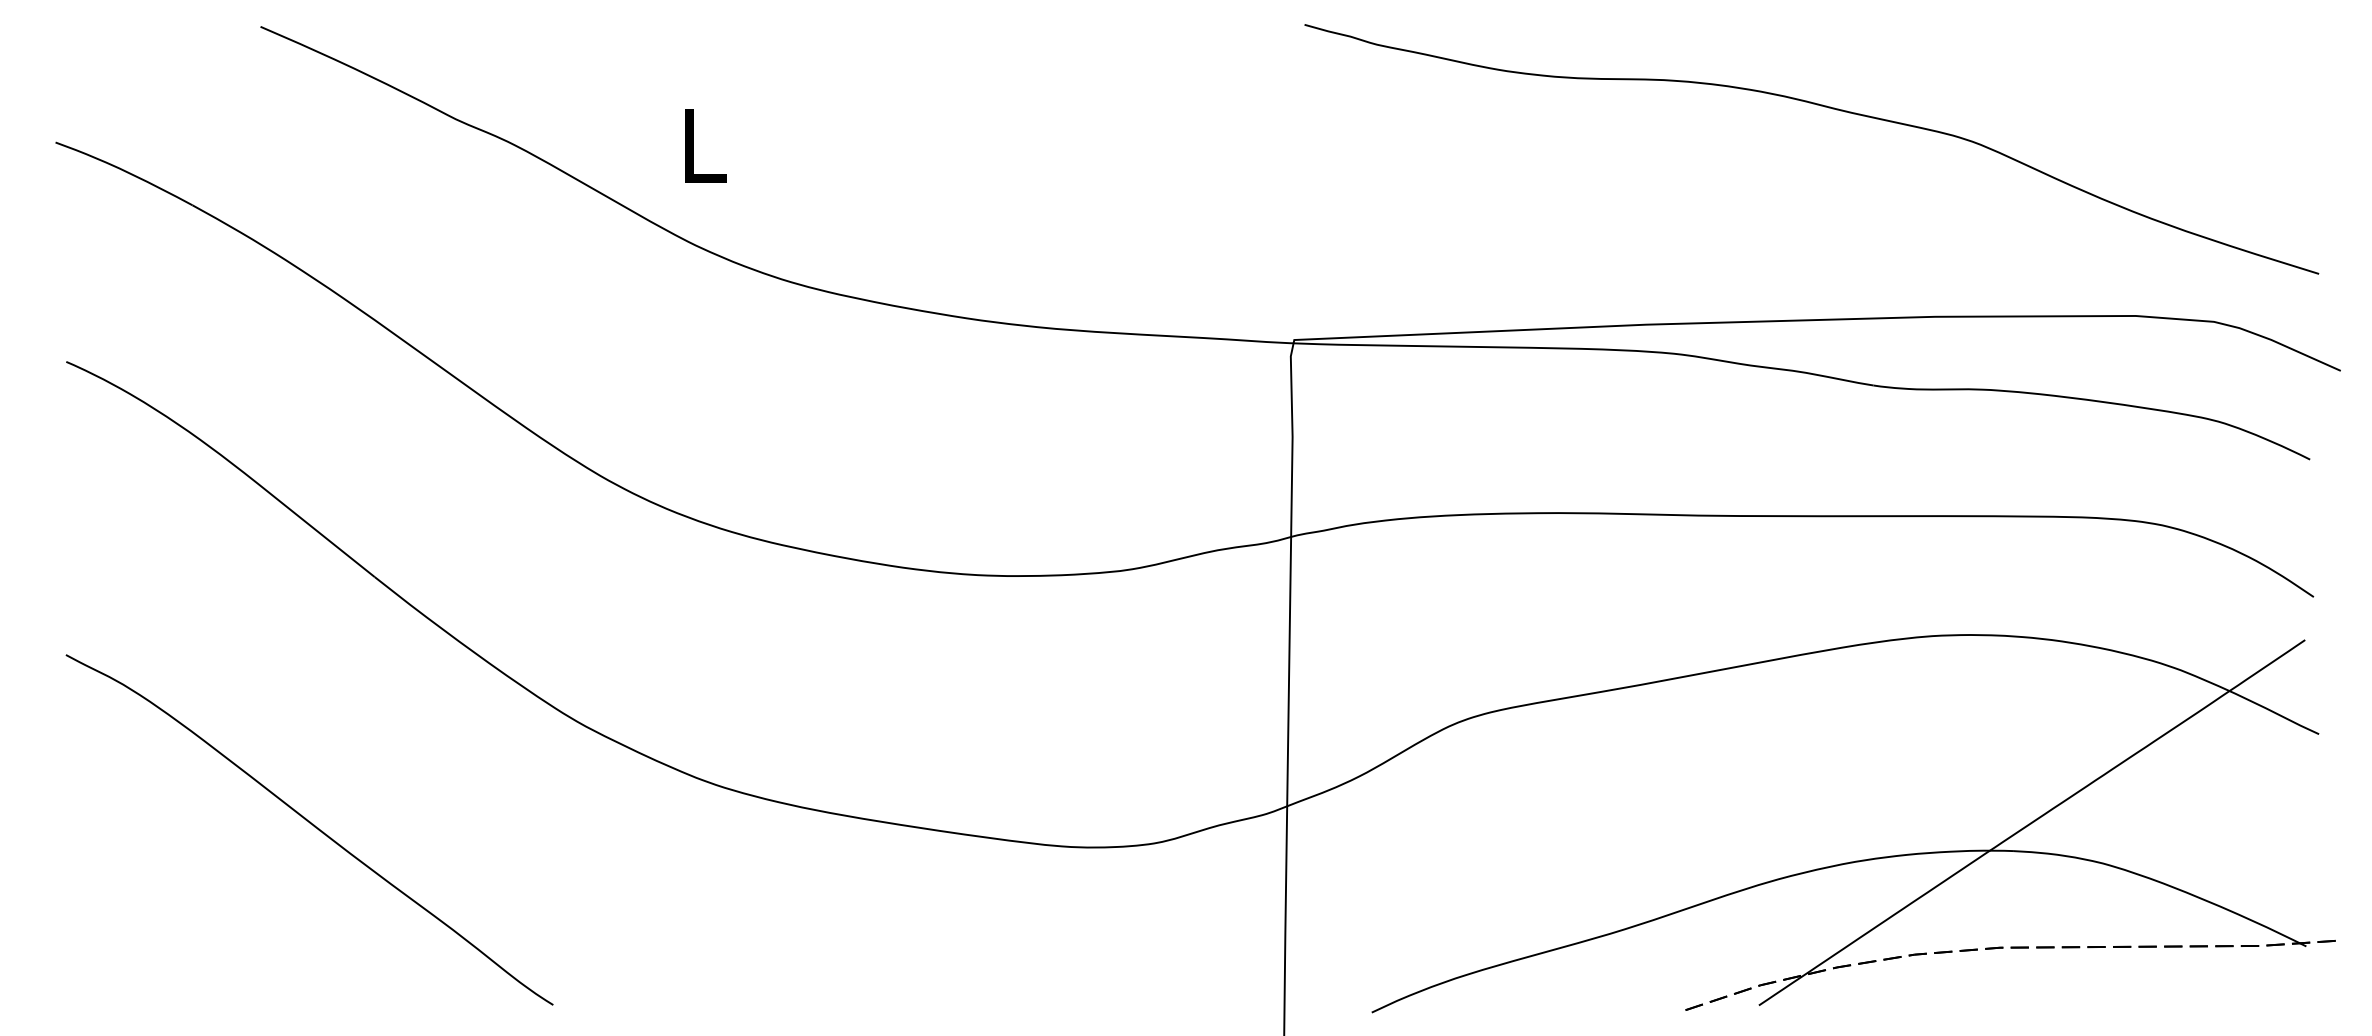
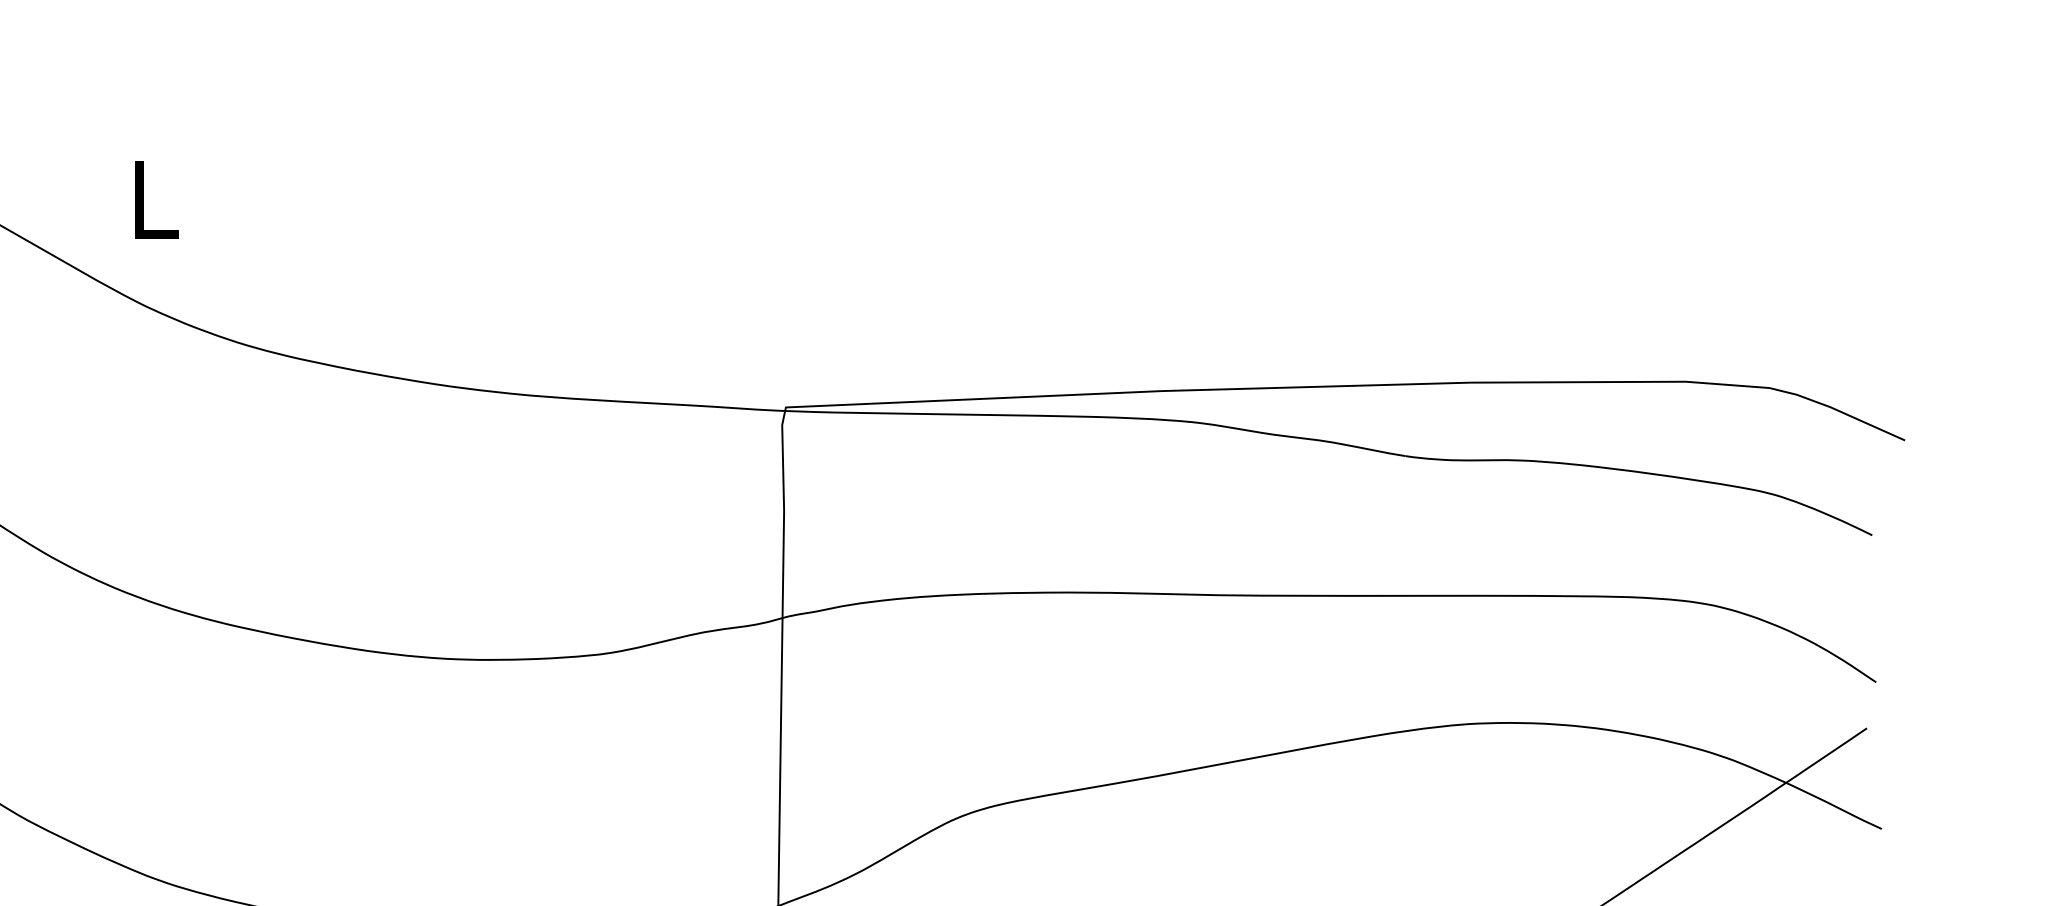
curve: (1820, 106) -> (1348, 157), removed

